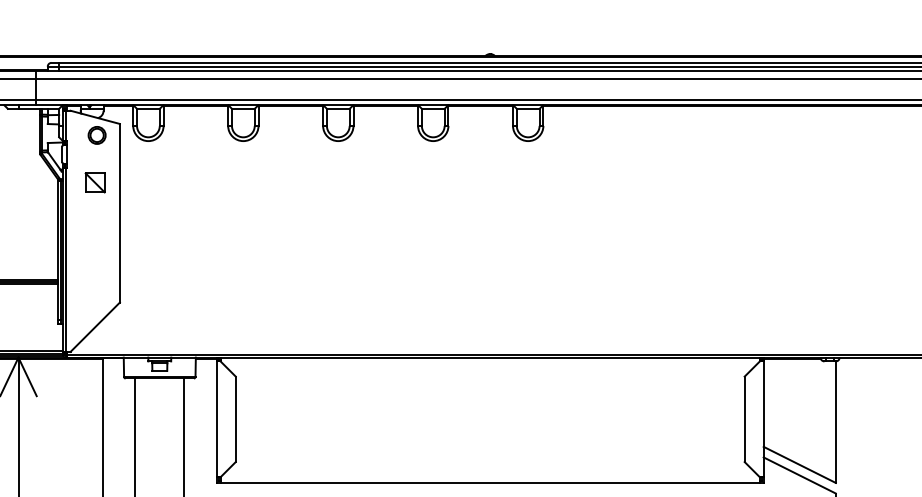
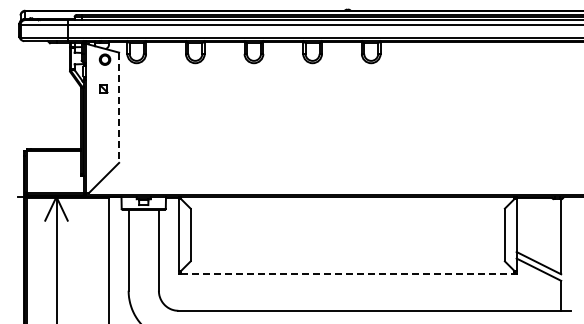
part: (94, 182) -> (103, 88), size x0.6
line: (120, 214) -> (119, 108), solid -> dashed
line: (489, 483) -> (347, 274), solid -> dashed

